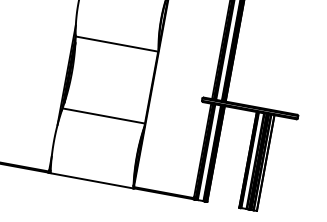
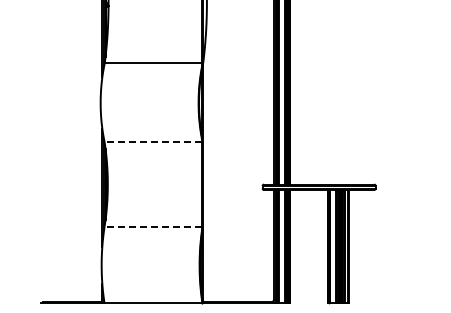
line: (117, 44) -> (153, 141), solid -> dashed
line: (103, 115) -> (153, 226), solid -> dashed

